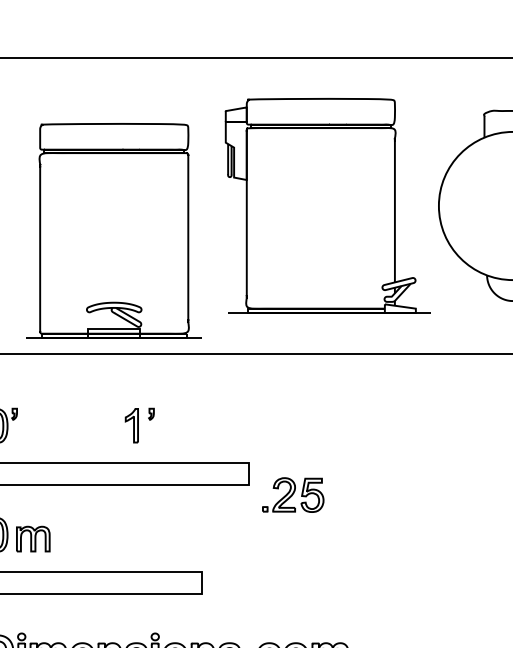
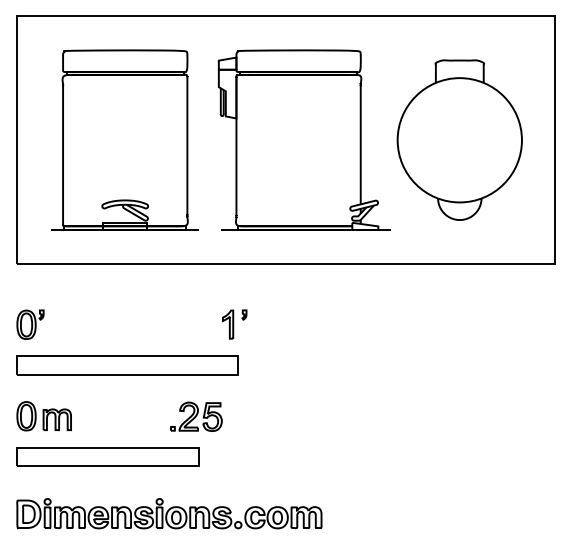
part: (113, 230) -> (124, 139), moved
part: (139, 425) -> (234, 324), moved
part: (293, 494) -> (196, 416), moved

